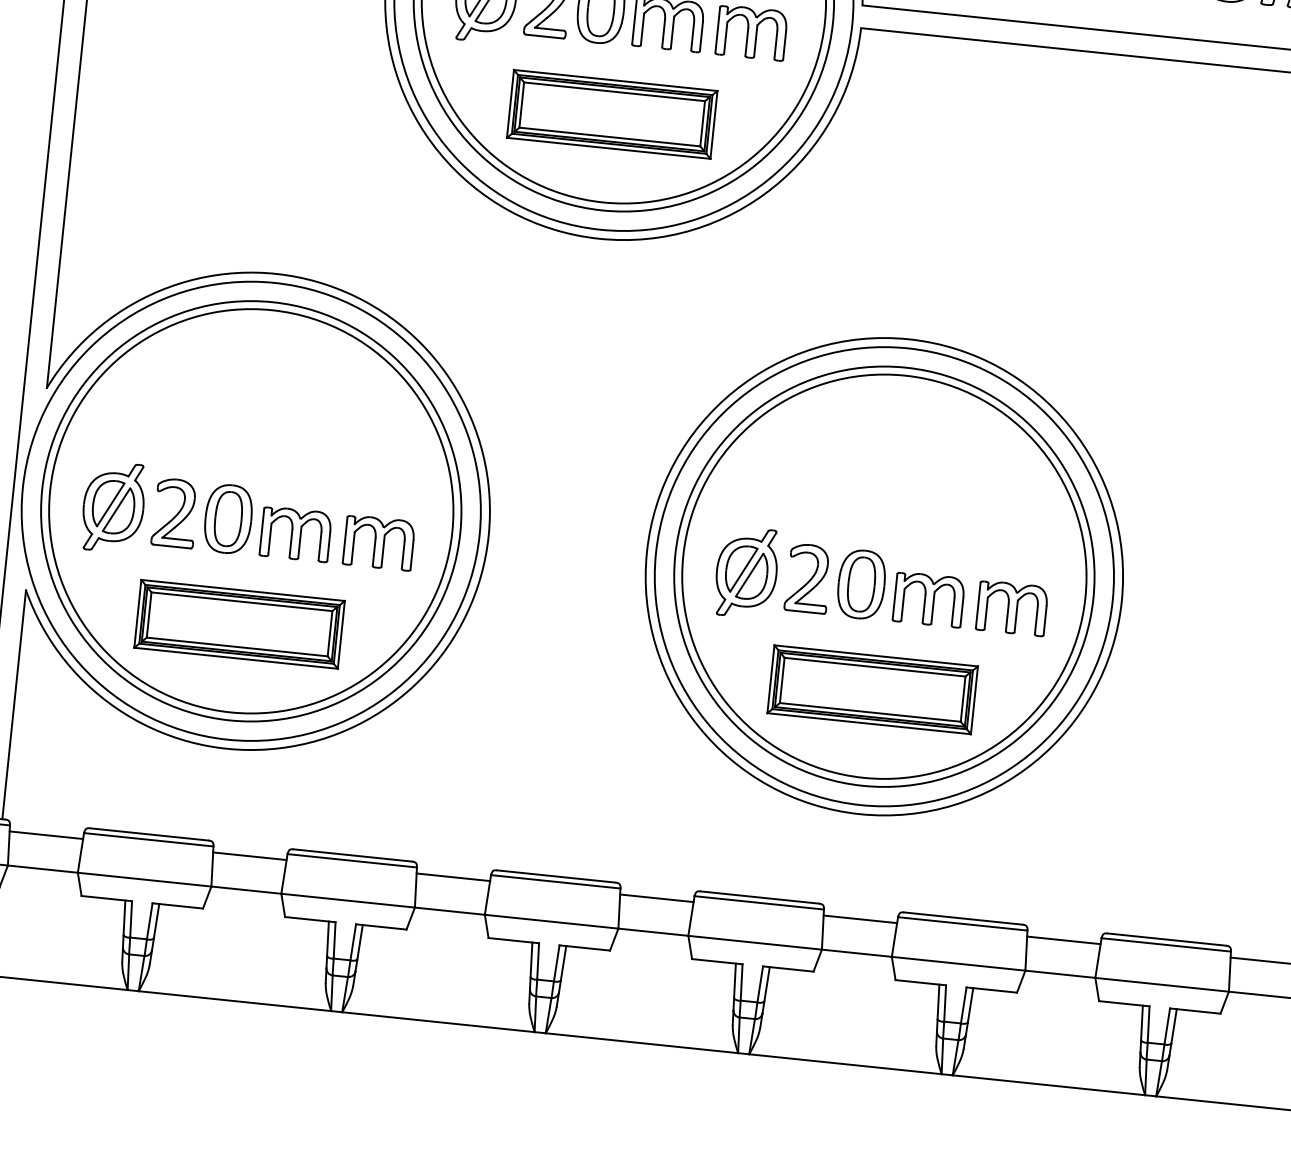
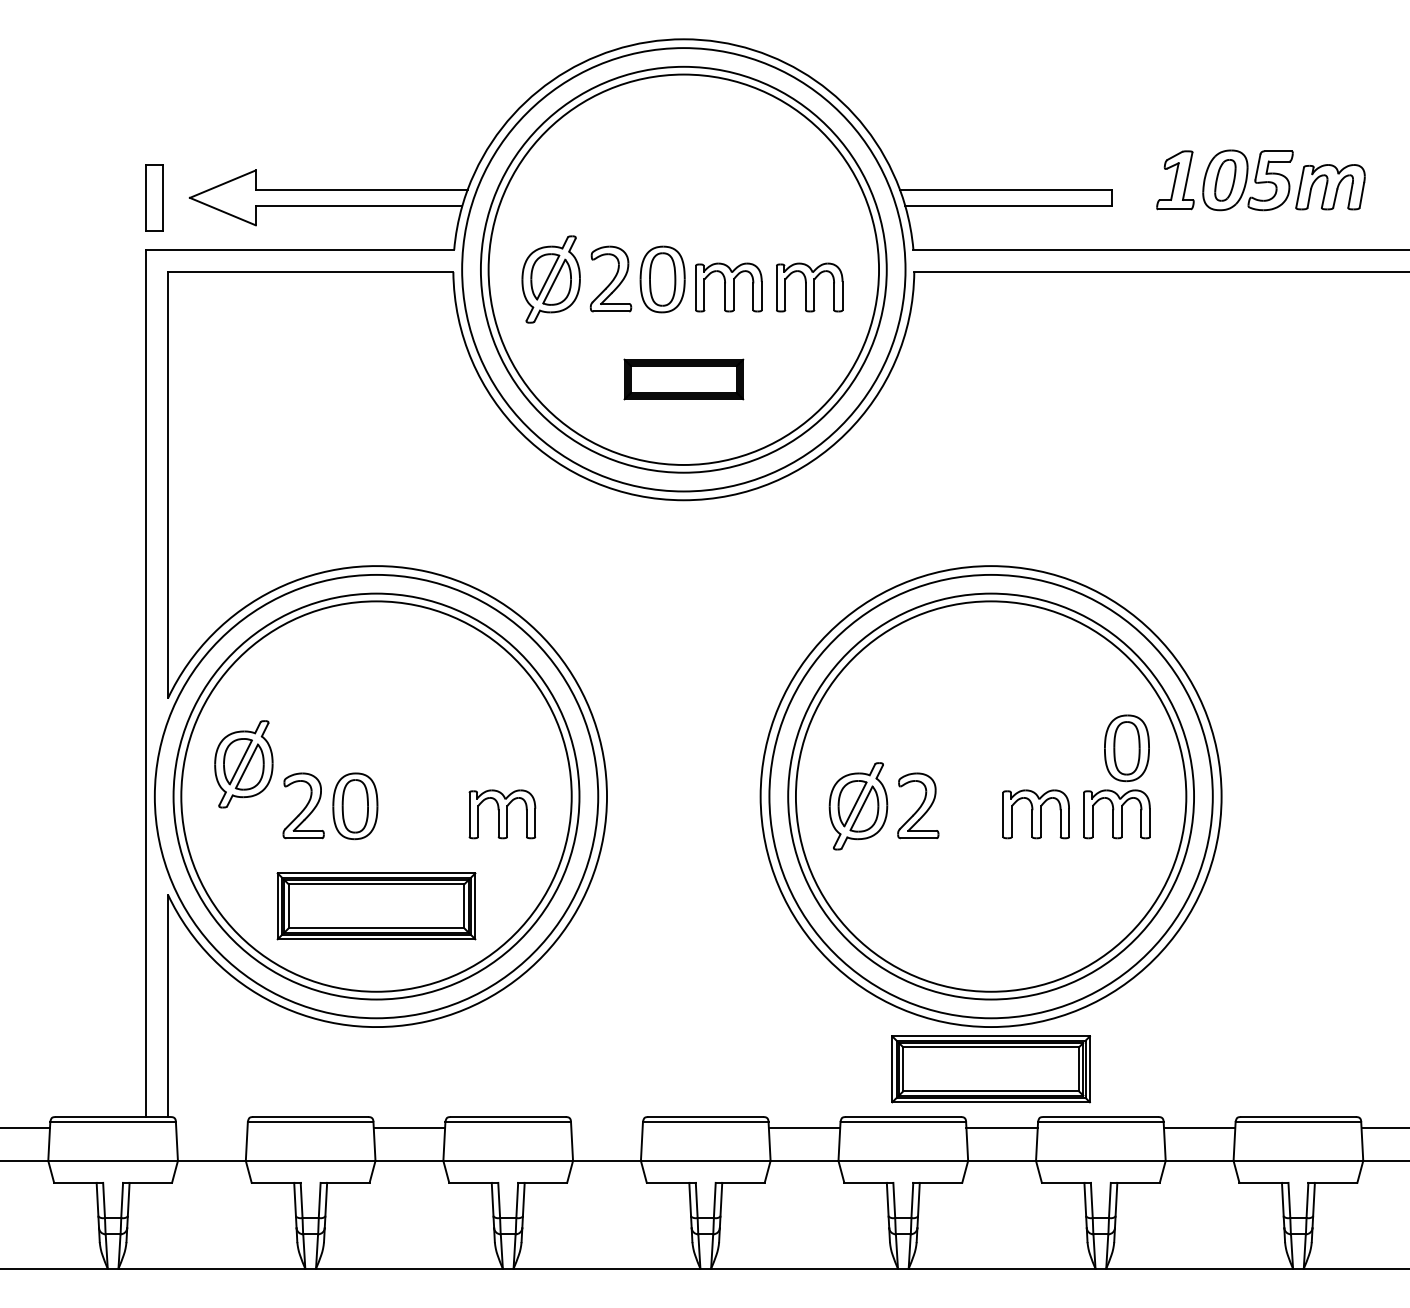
part: (611, 114) -> (683, 379), size x0.6
part: (113, 507) -> (243, 764), moved
part: (295, 534) -> (421, 814), removed
part: (861, 584) -> (1126, 748), moved
part: (872, 689) -> (990, 1069), moved
line: (45, 835) -> (211, 1128), removed
line: (452, 877) -> (606, 1128), removed

